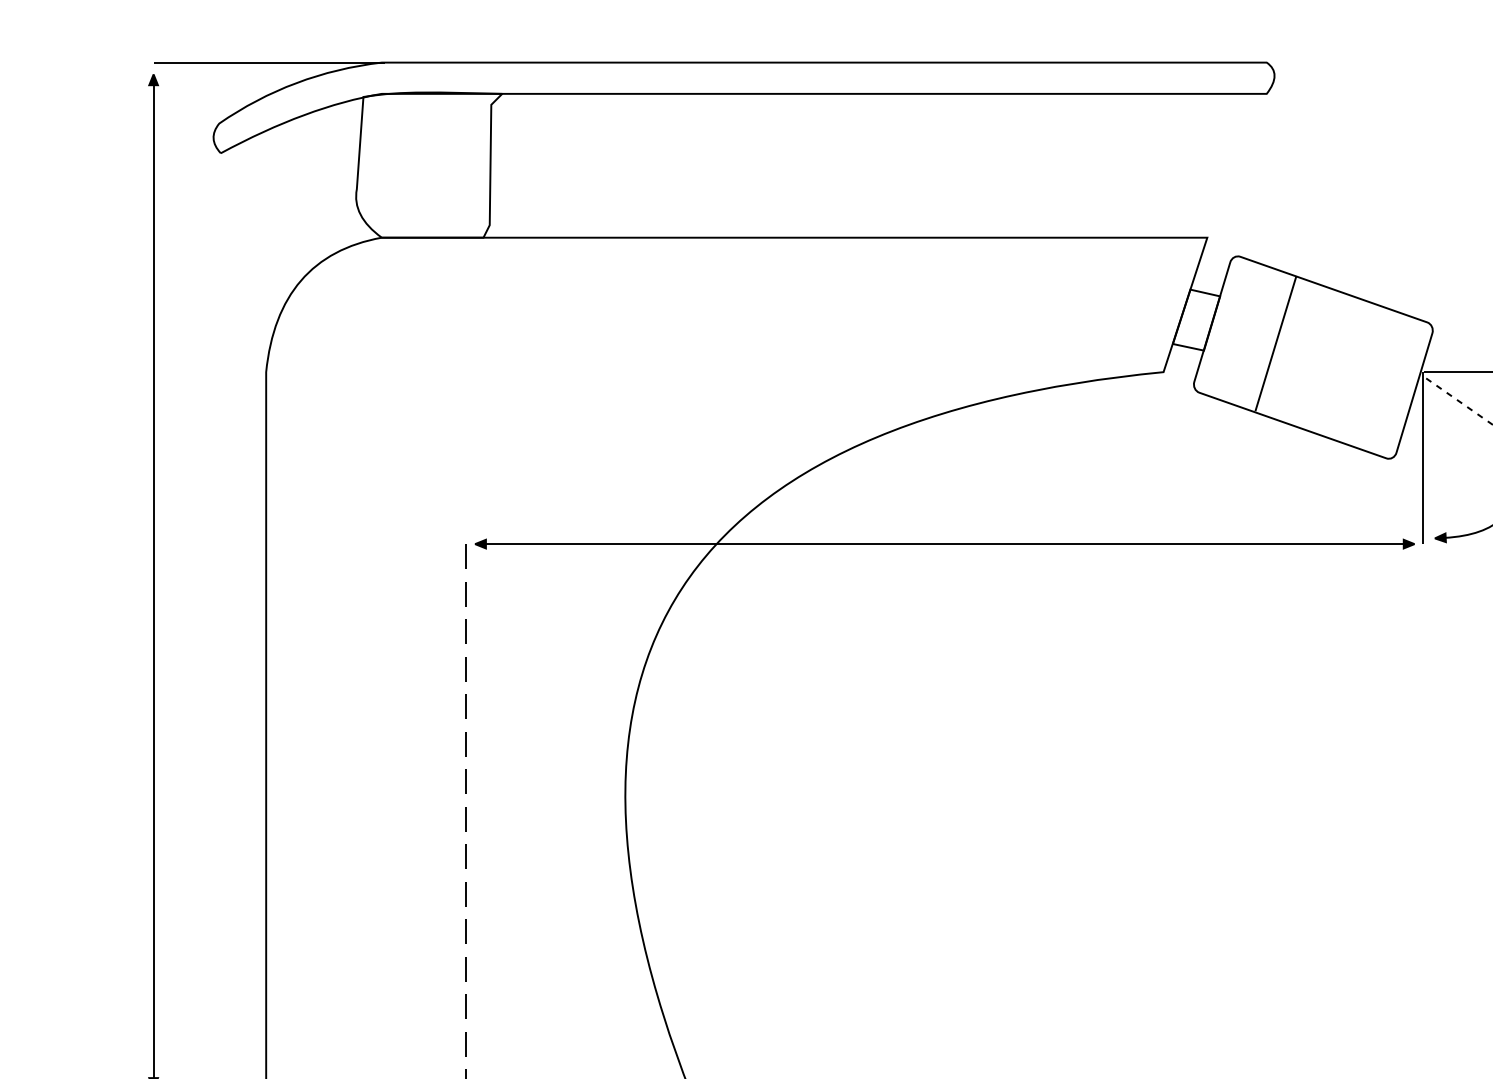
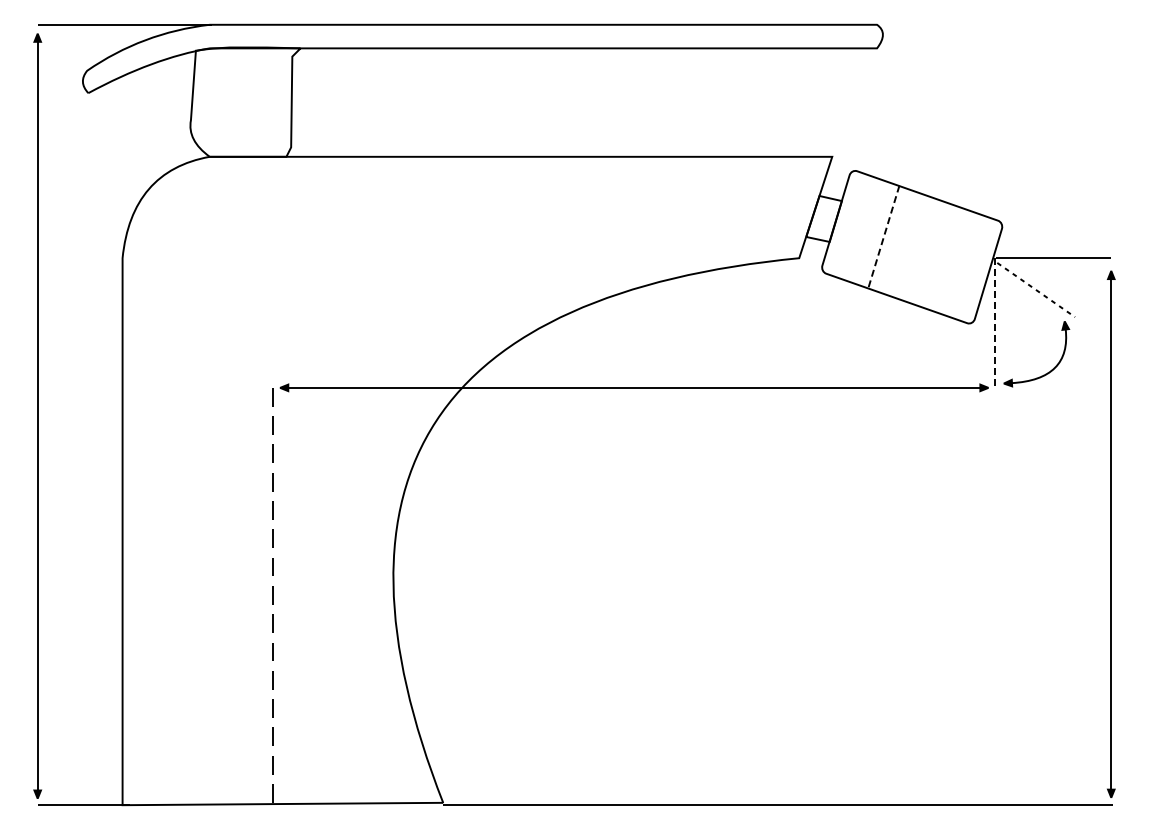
line: (1275, 344) -> (883, 237), solid -> dashed
line: (1422, 458) -> (994, 323), solid -> dashed

